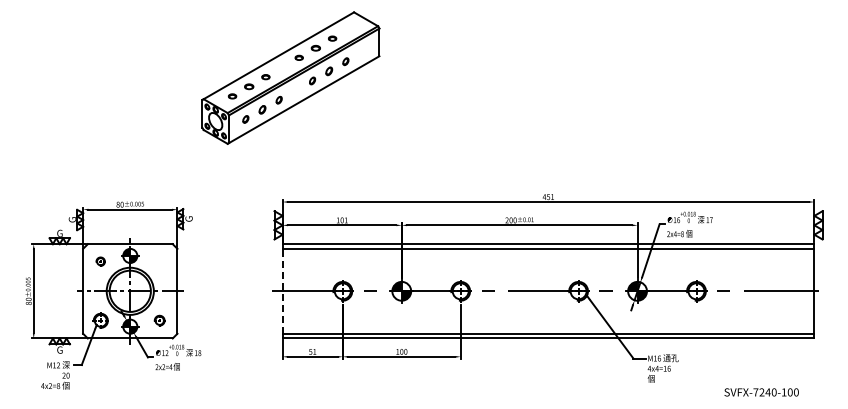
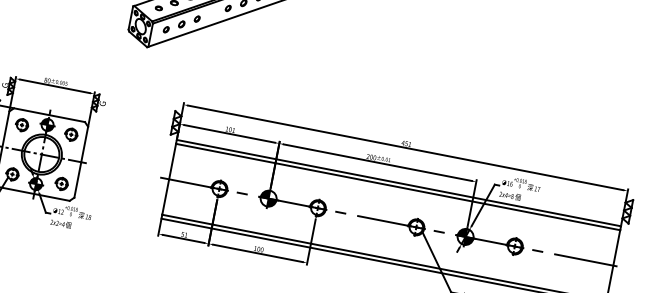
part: (100, 261) -> (21, 124), size x1.67
part: (159, 261) -> (71, 134), added
line: (282, 290) -> (169, 178), dashed -> solid
part: (159, 320) -> (61, 183), size x1.43

